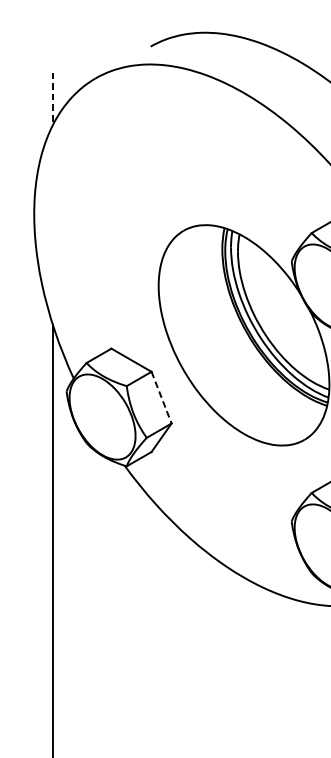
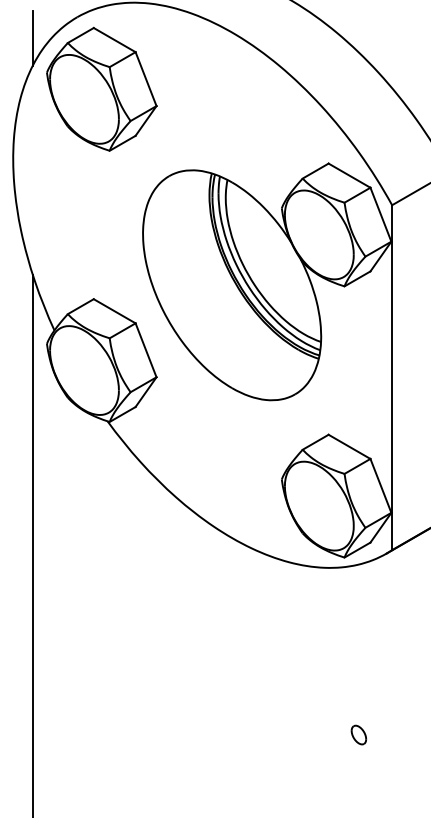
line: (52, 98) -> (32, 38), dashed -> solid
part: (118, 146) -> (101, 88), added
line: (161, 397) -> (146, 350), dashed -> solid

